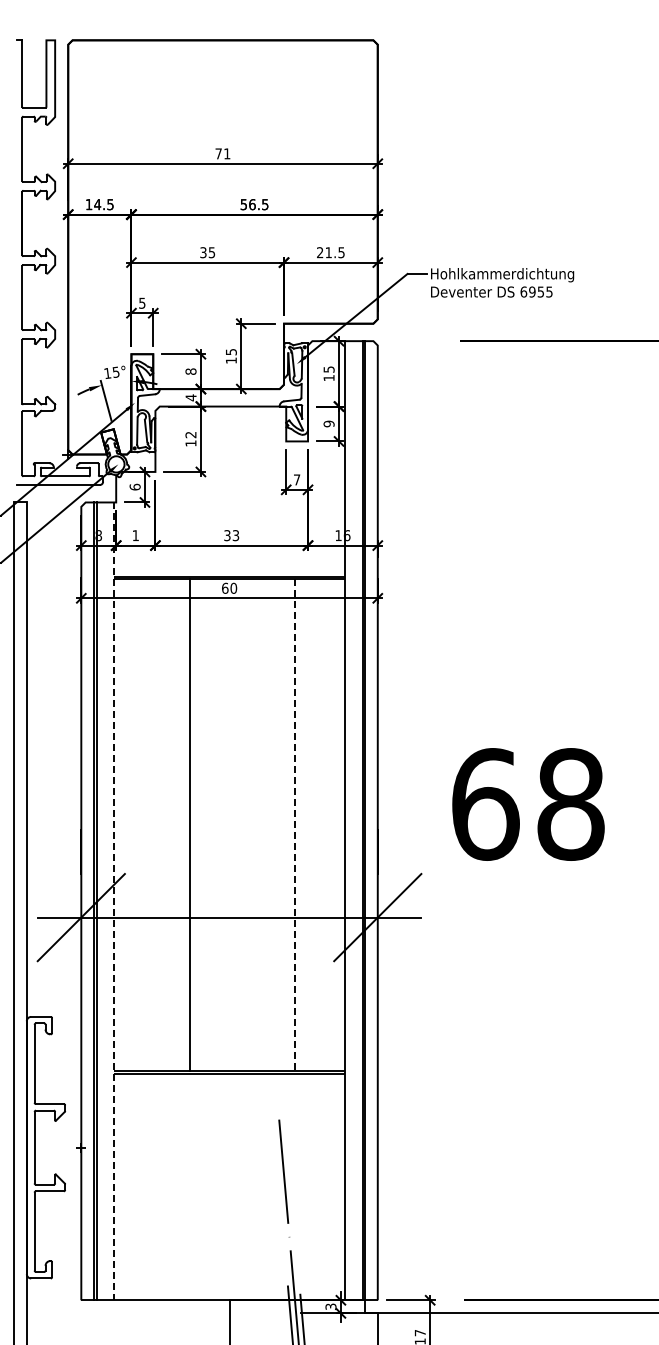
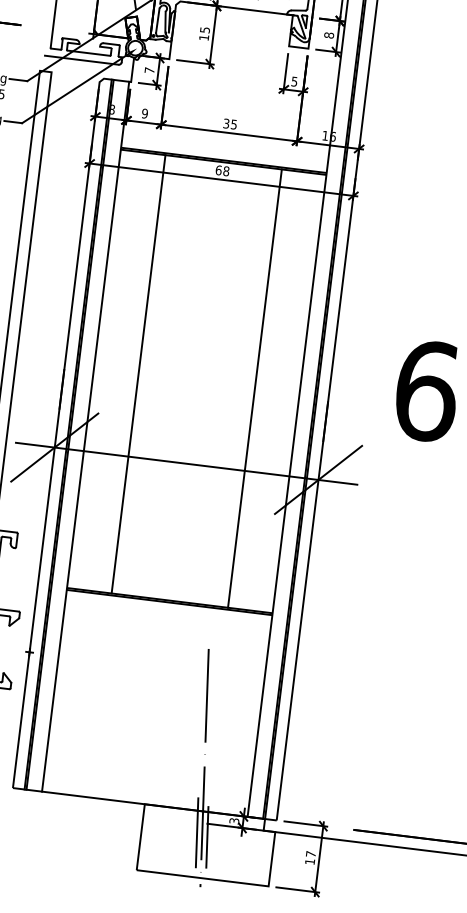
text: (328, 423) -> (328, 34), 9 -> 8
text: (190, 434) -> (204, 29), 12 -> 15
text: (296, 479) -> (294, 81), 7 -> 5
text: (134, 486) -> (149, 69), 6 -> 7
text: (236, 534) -> (234, 123), 33 -> 35
text: (135, 535) -> (144, 113), 1 -> 9
text: (233, 588) -> (226, 171), 60 -> 68
line: (190, 824) -> (138, 373), moved
line: (294, 825) -> (254, 388), dashed -> solid
line: (114, 901) -> (86, 436), dashed -> solid

